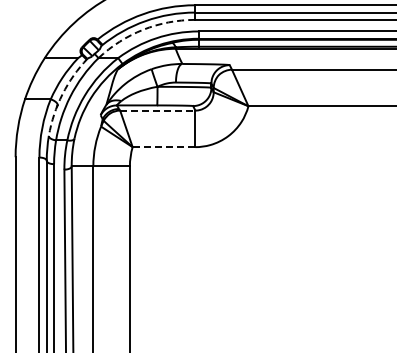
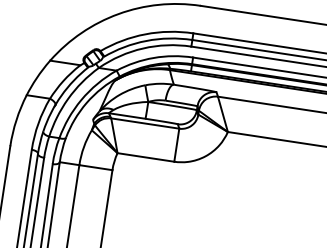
arc: (143, 29) -> (143, 48), dashed -> solid
arc: (62, 94) -> (61, 95), dashed -> solid
line: (157, 110) -> (145, 123), dashed -> solid
line: (164, 147) -> (146, 157), dashed -> solid

